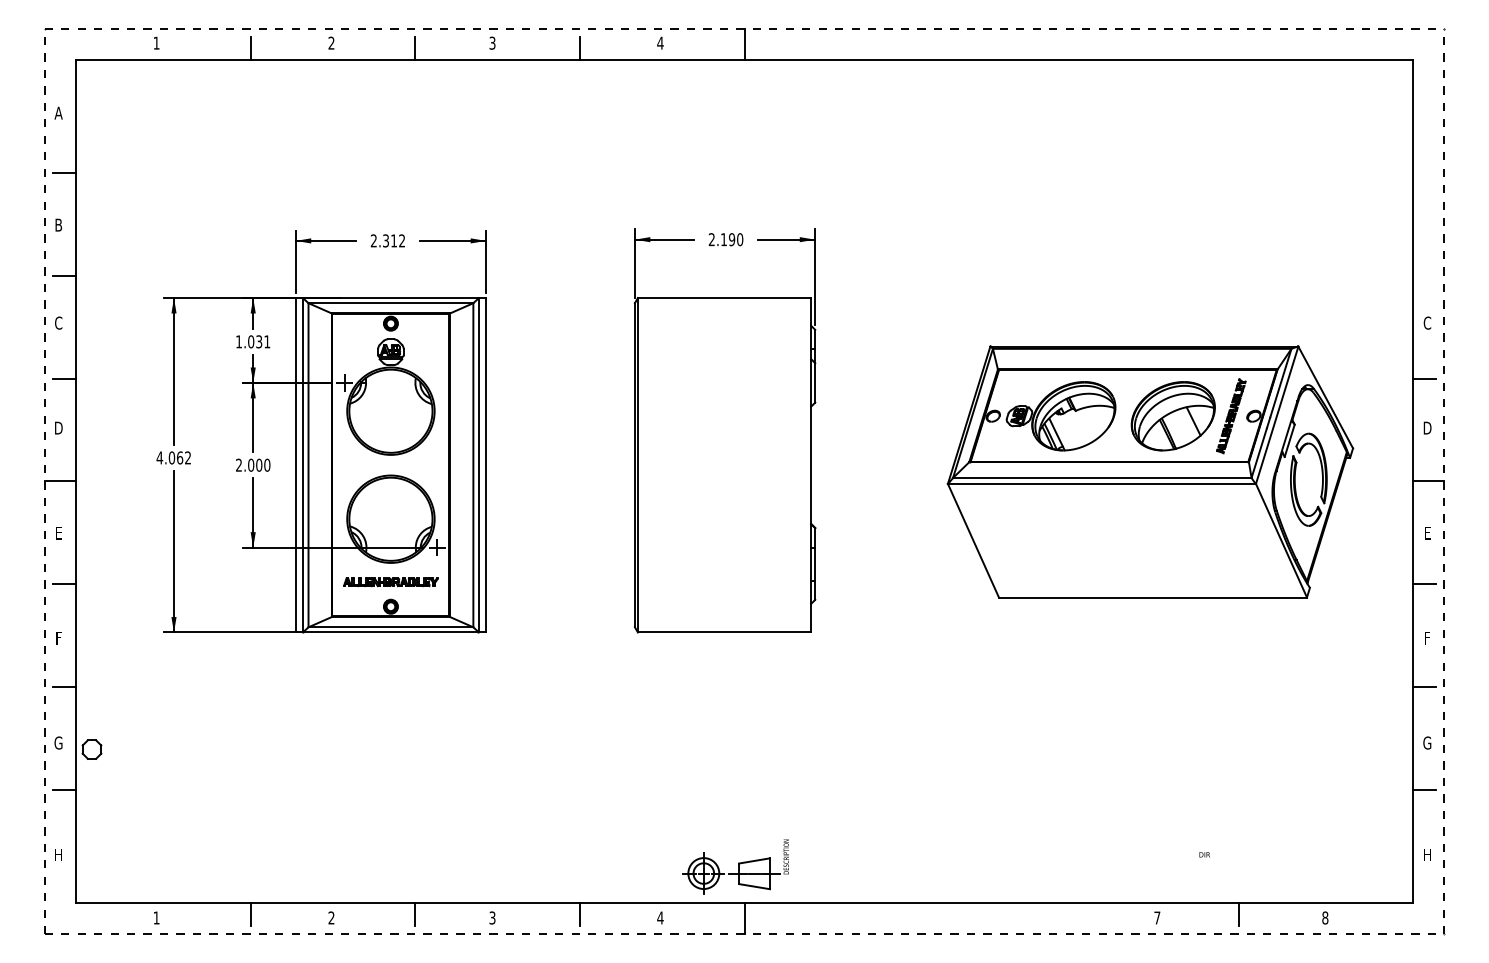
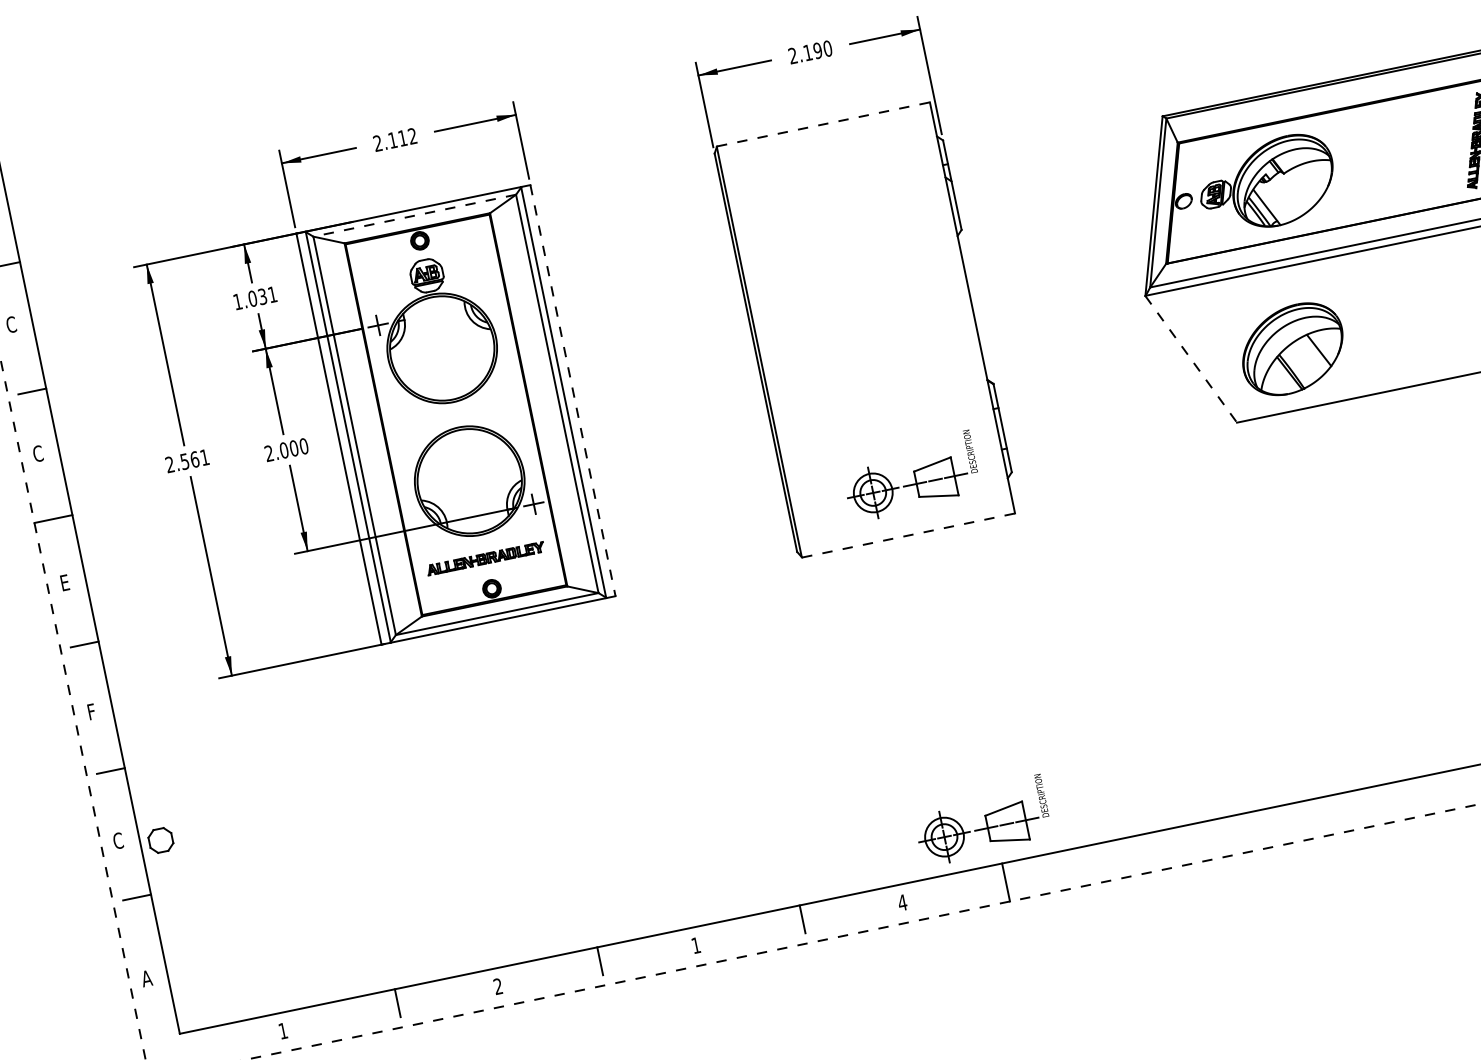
text: (385, 240) -> (392, 139), 2.312 -> 2.112
line: (724, 298) -> (823, 124), solid -> dashed
line: (390, 303) -> (414, 216), solid -> dashed
part: (1172, 416) -> (1291, 349), moved
text: (58, 427) -> (37, 453), D -> C
text: (173, 457) -> (186, 460), 4.062 -> 2.561
line: (486, 465) -> (573, 390), solid -> dashed
line: (973, 541) -> (1191, 360), solid -> dashed
part: (735, 586) -> (910, 476), added
line: (724, 632) -> (908, 535), solid -> dashed
text: (58, 742) -> (117, 840), G -> C
text: (58, 854) -> (146, 977), H -> A
text: (492, 917) -> (695, 944), 3 -> 1

